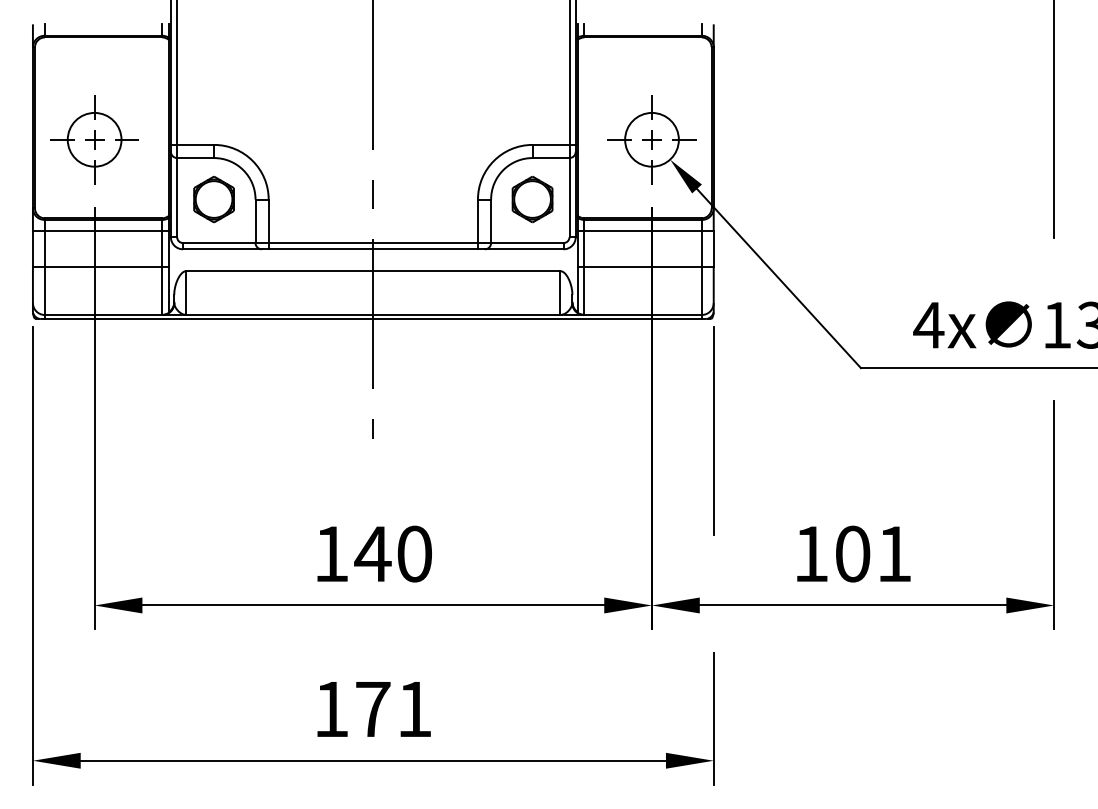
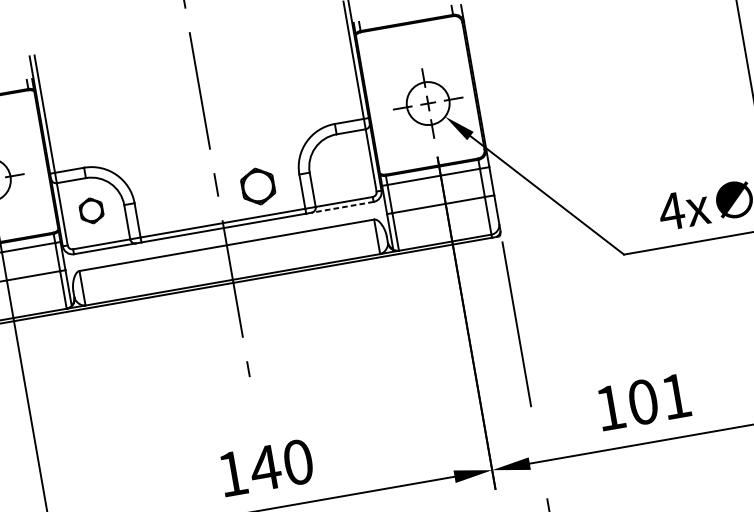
part: (213, 199) -> (91, 210), size x0.7
part: (532, 199) -> (258, 186), moved
line: (523, 249) -> (342, 207), solid -> dashed

